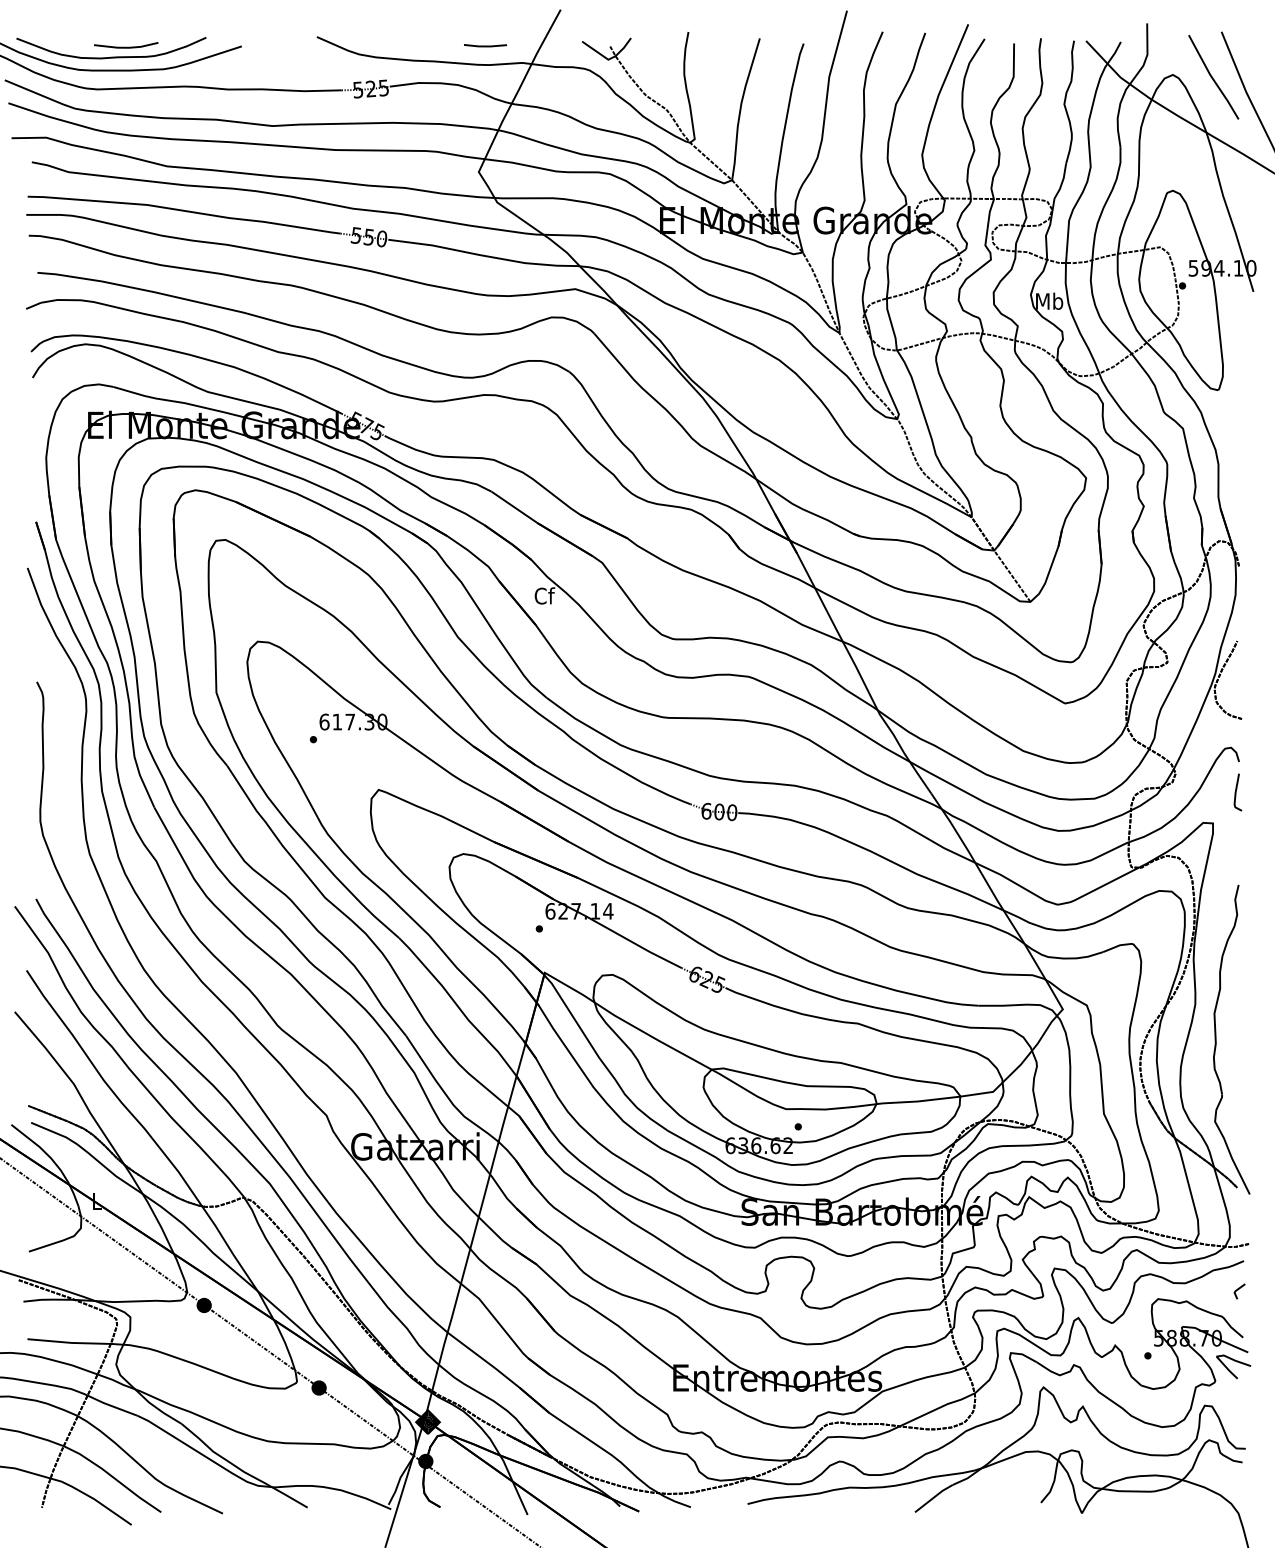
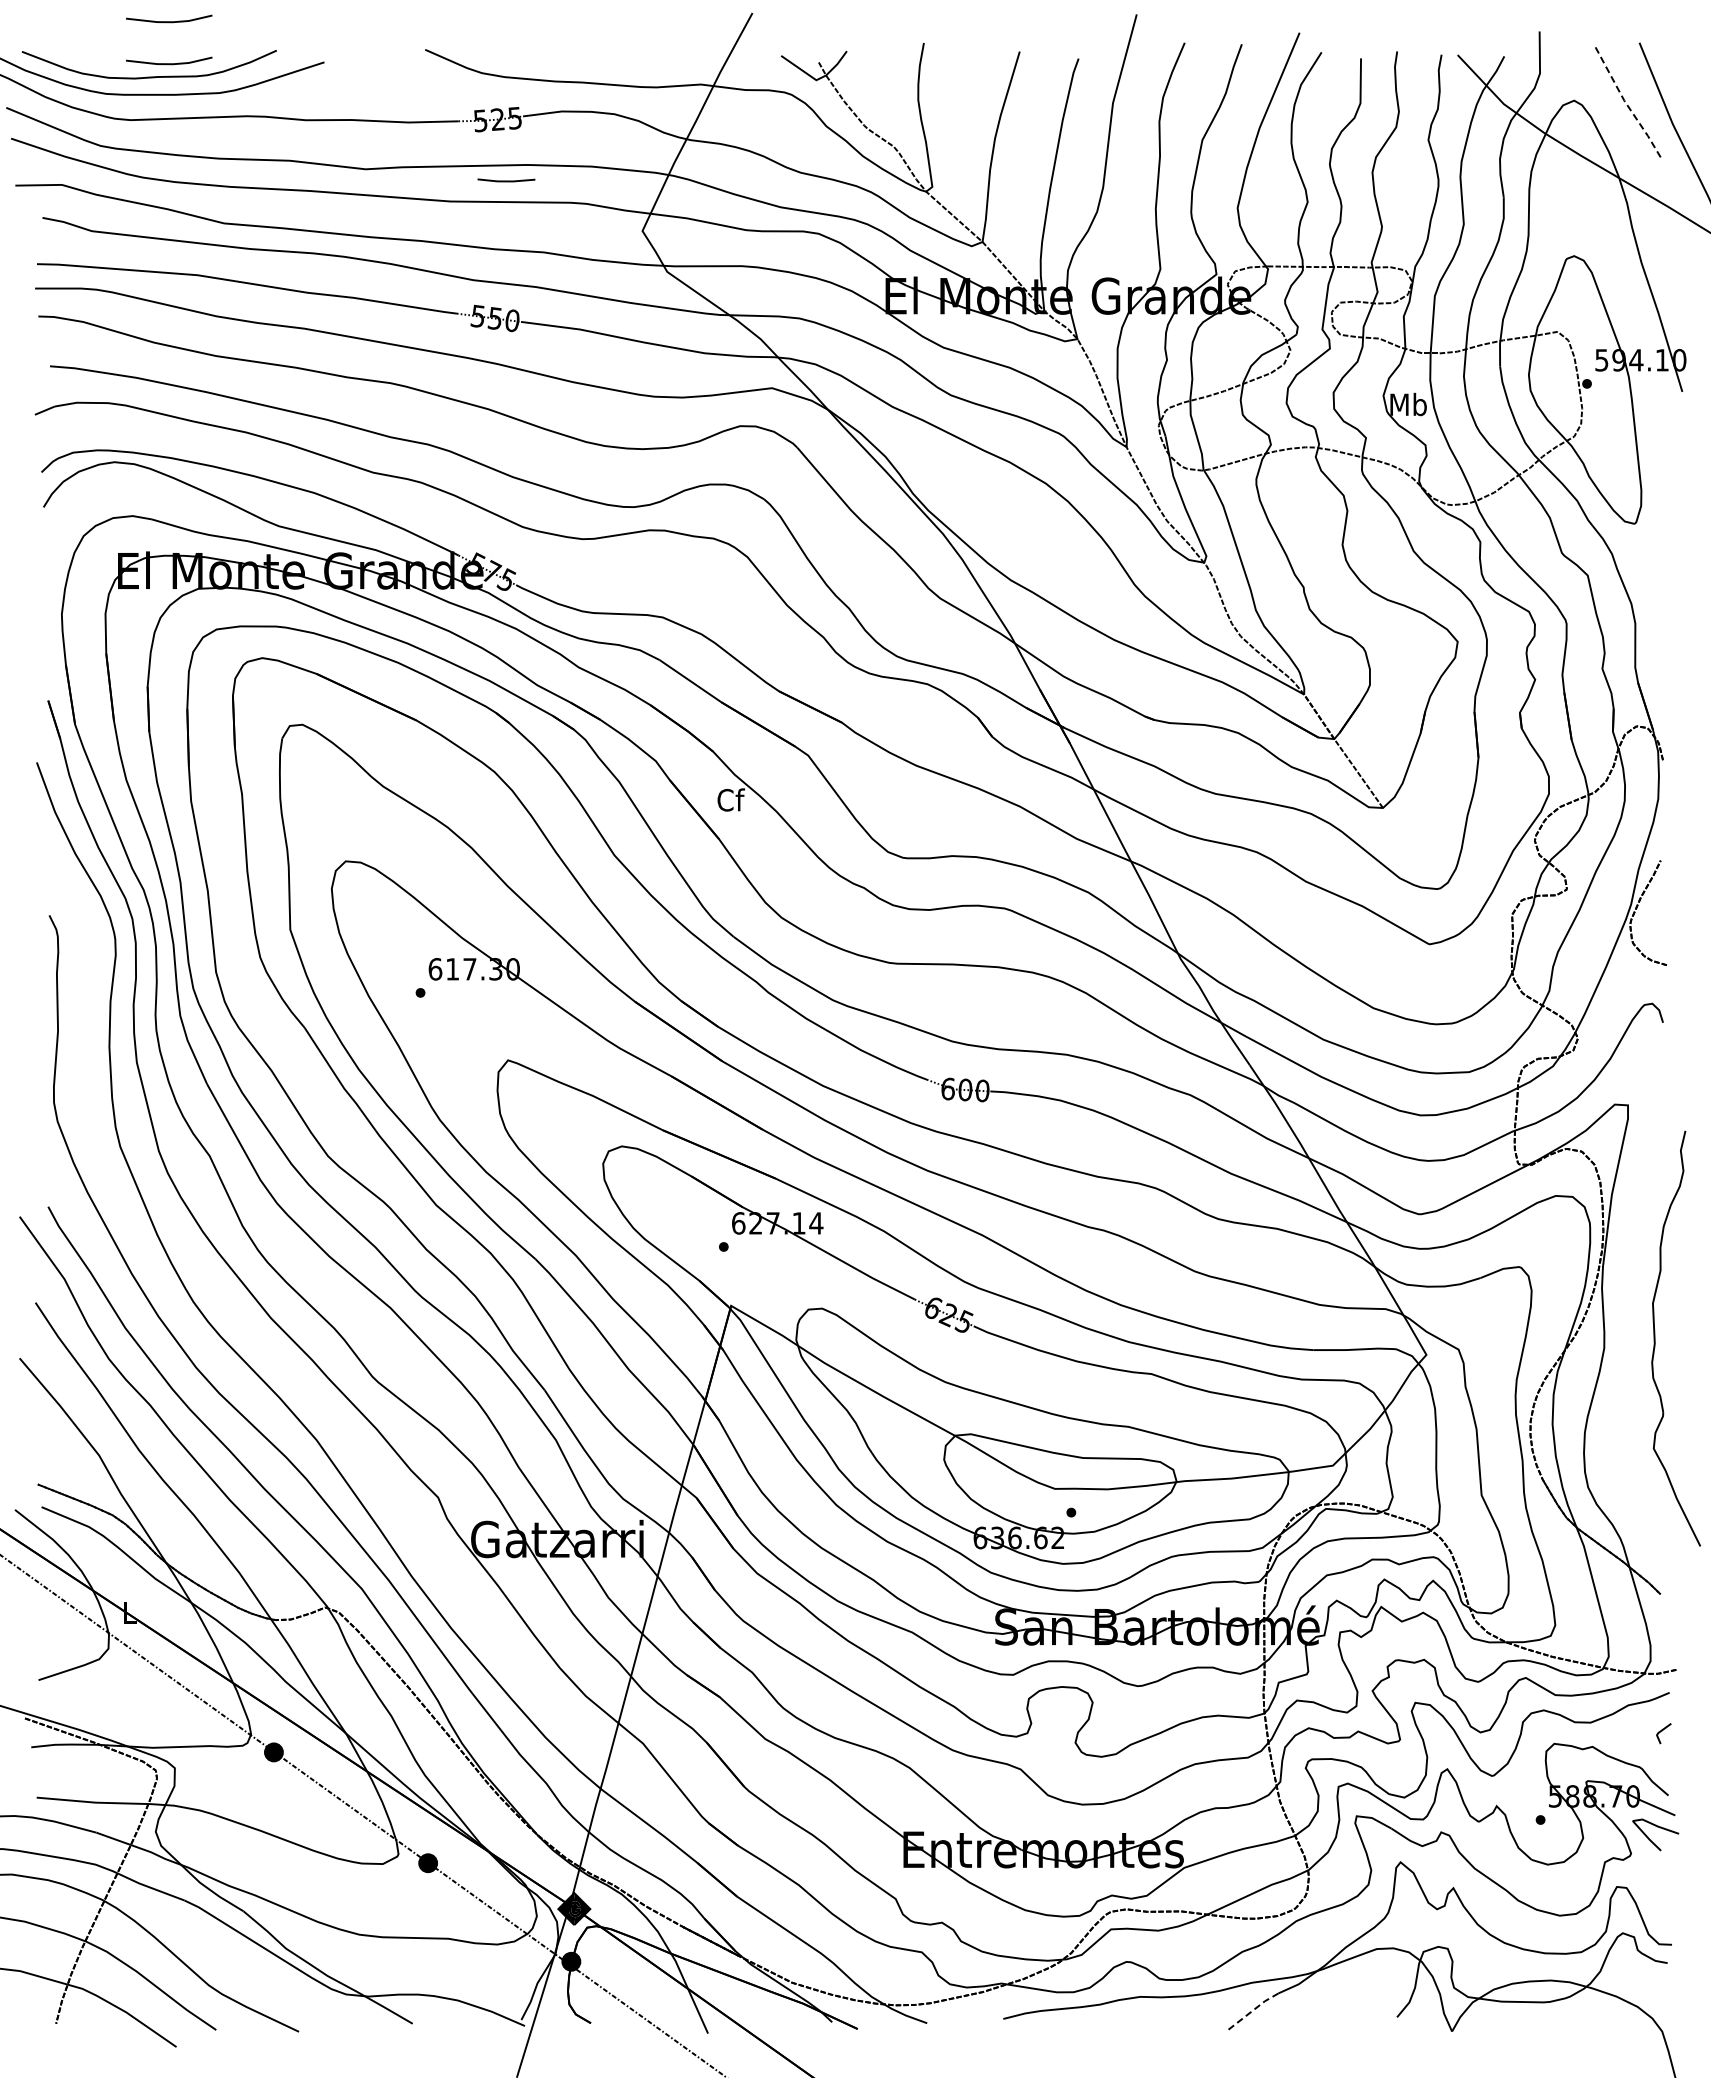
line: (126, 15) -> (169, 21), added
line: (485, 45) -> (506, 180), moved
line: (1212, 78) -> (1627, 105), solid -> dashed
line: (1236, 792) -> (1659, 1063), removed
part: (1216, 1039) -> (1655, 1338), moved
line: (934, 1497) -> (1253, 2010), solid -> dashed

